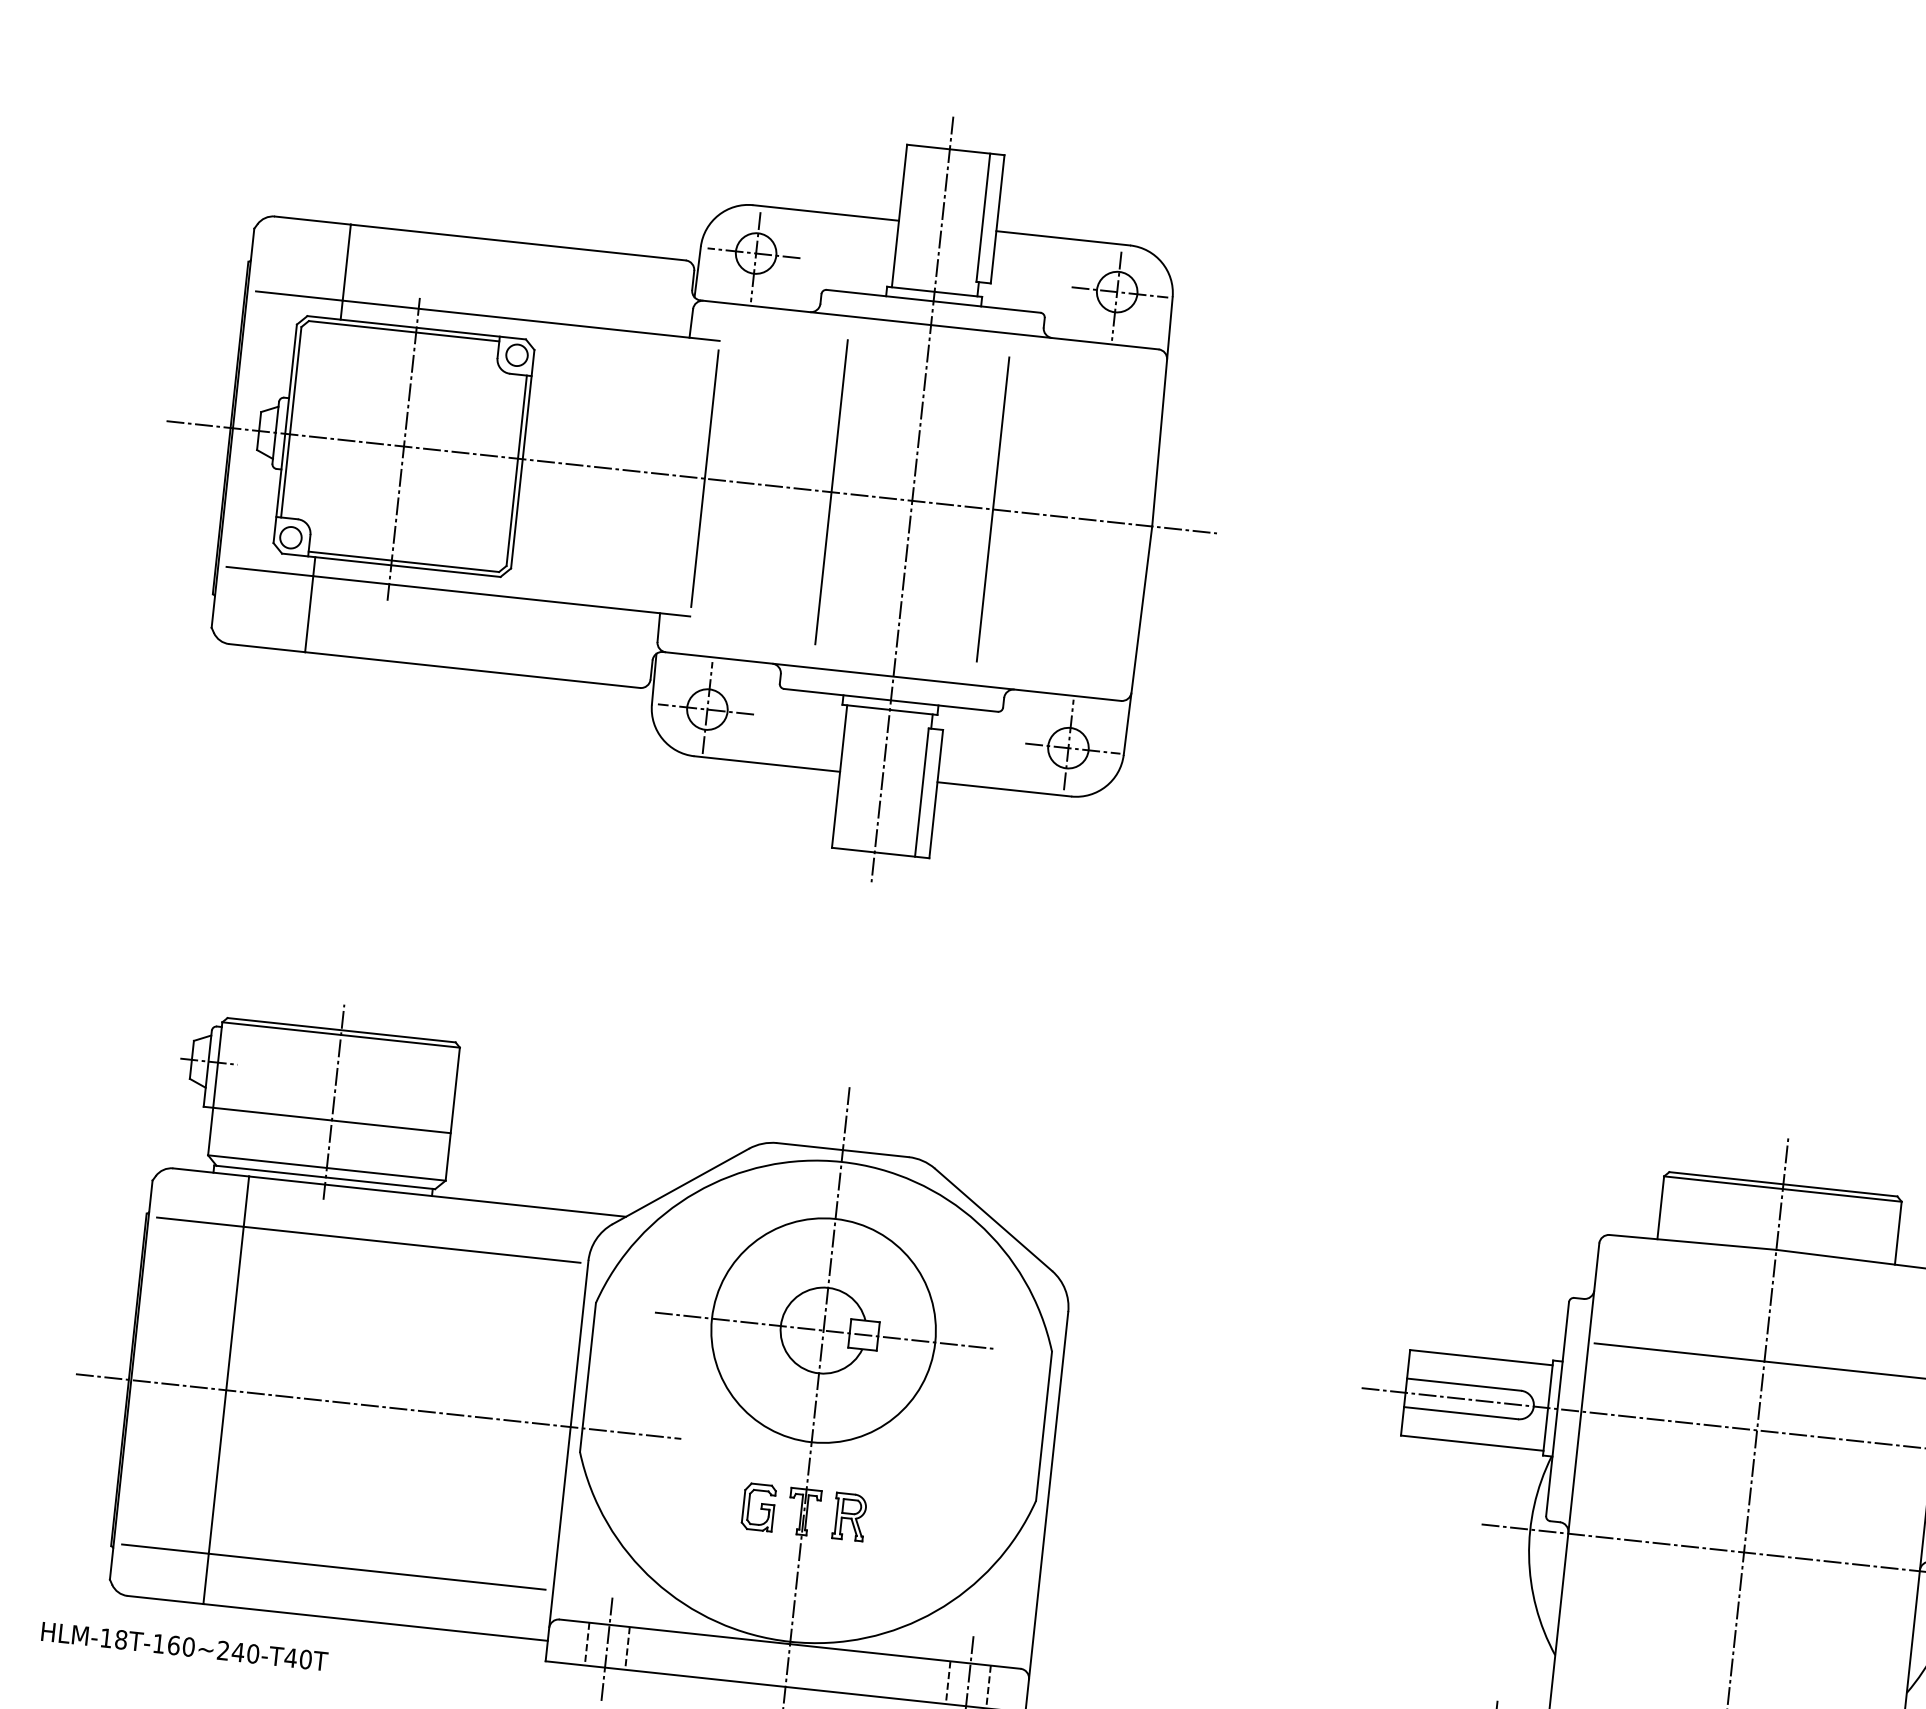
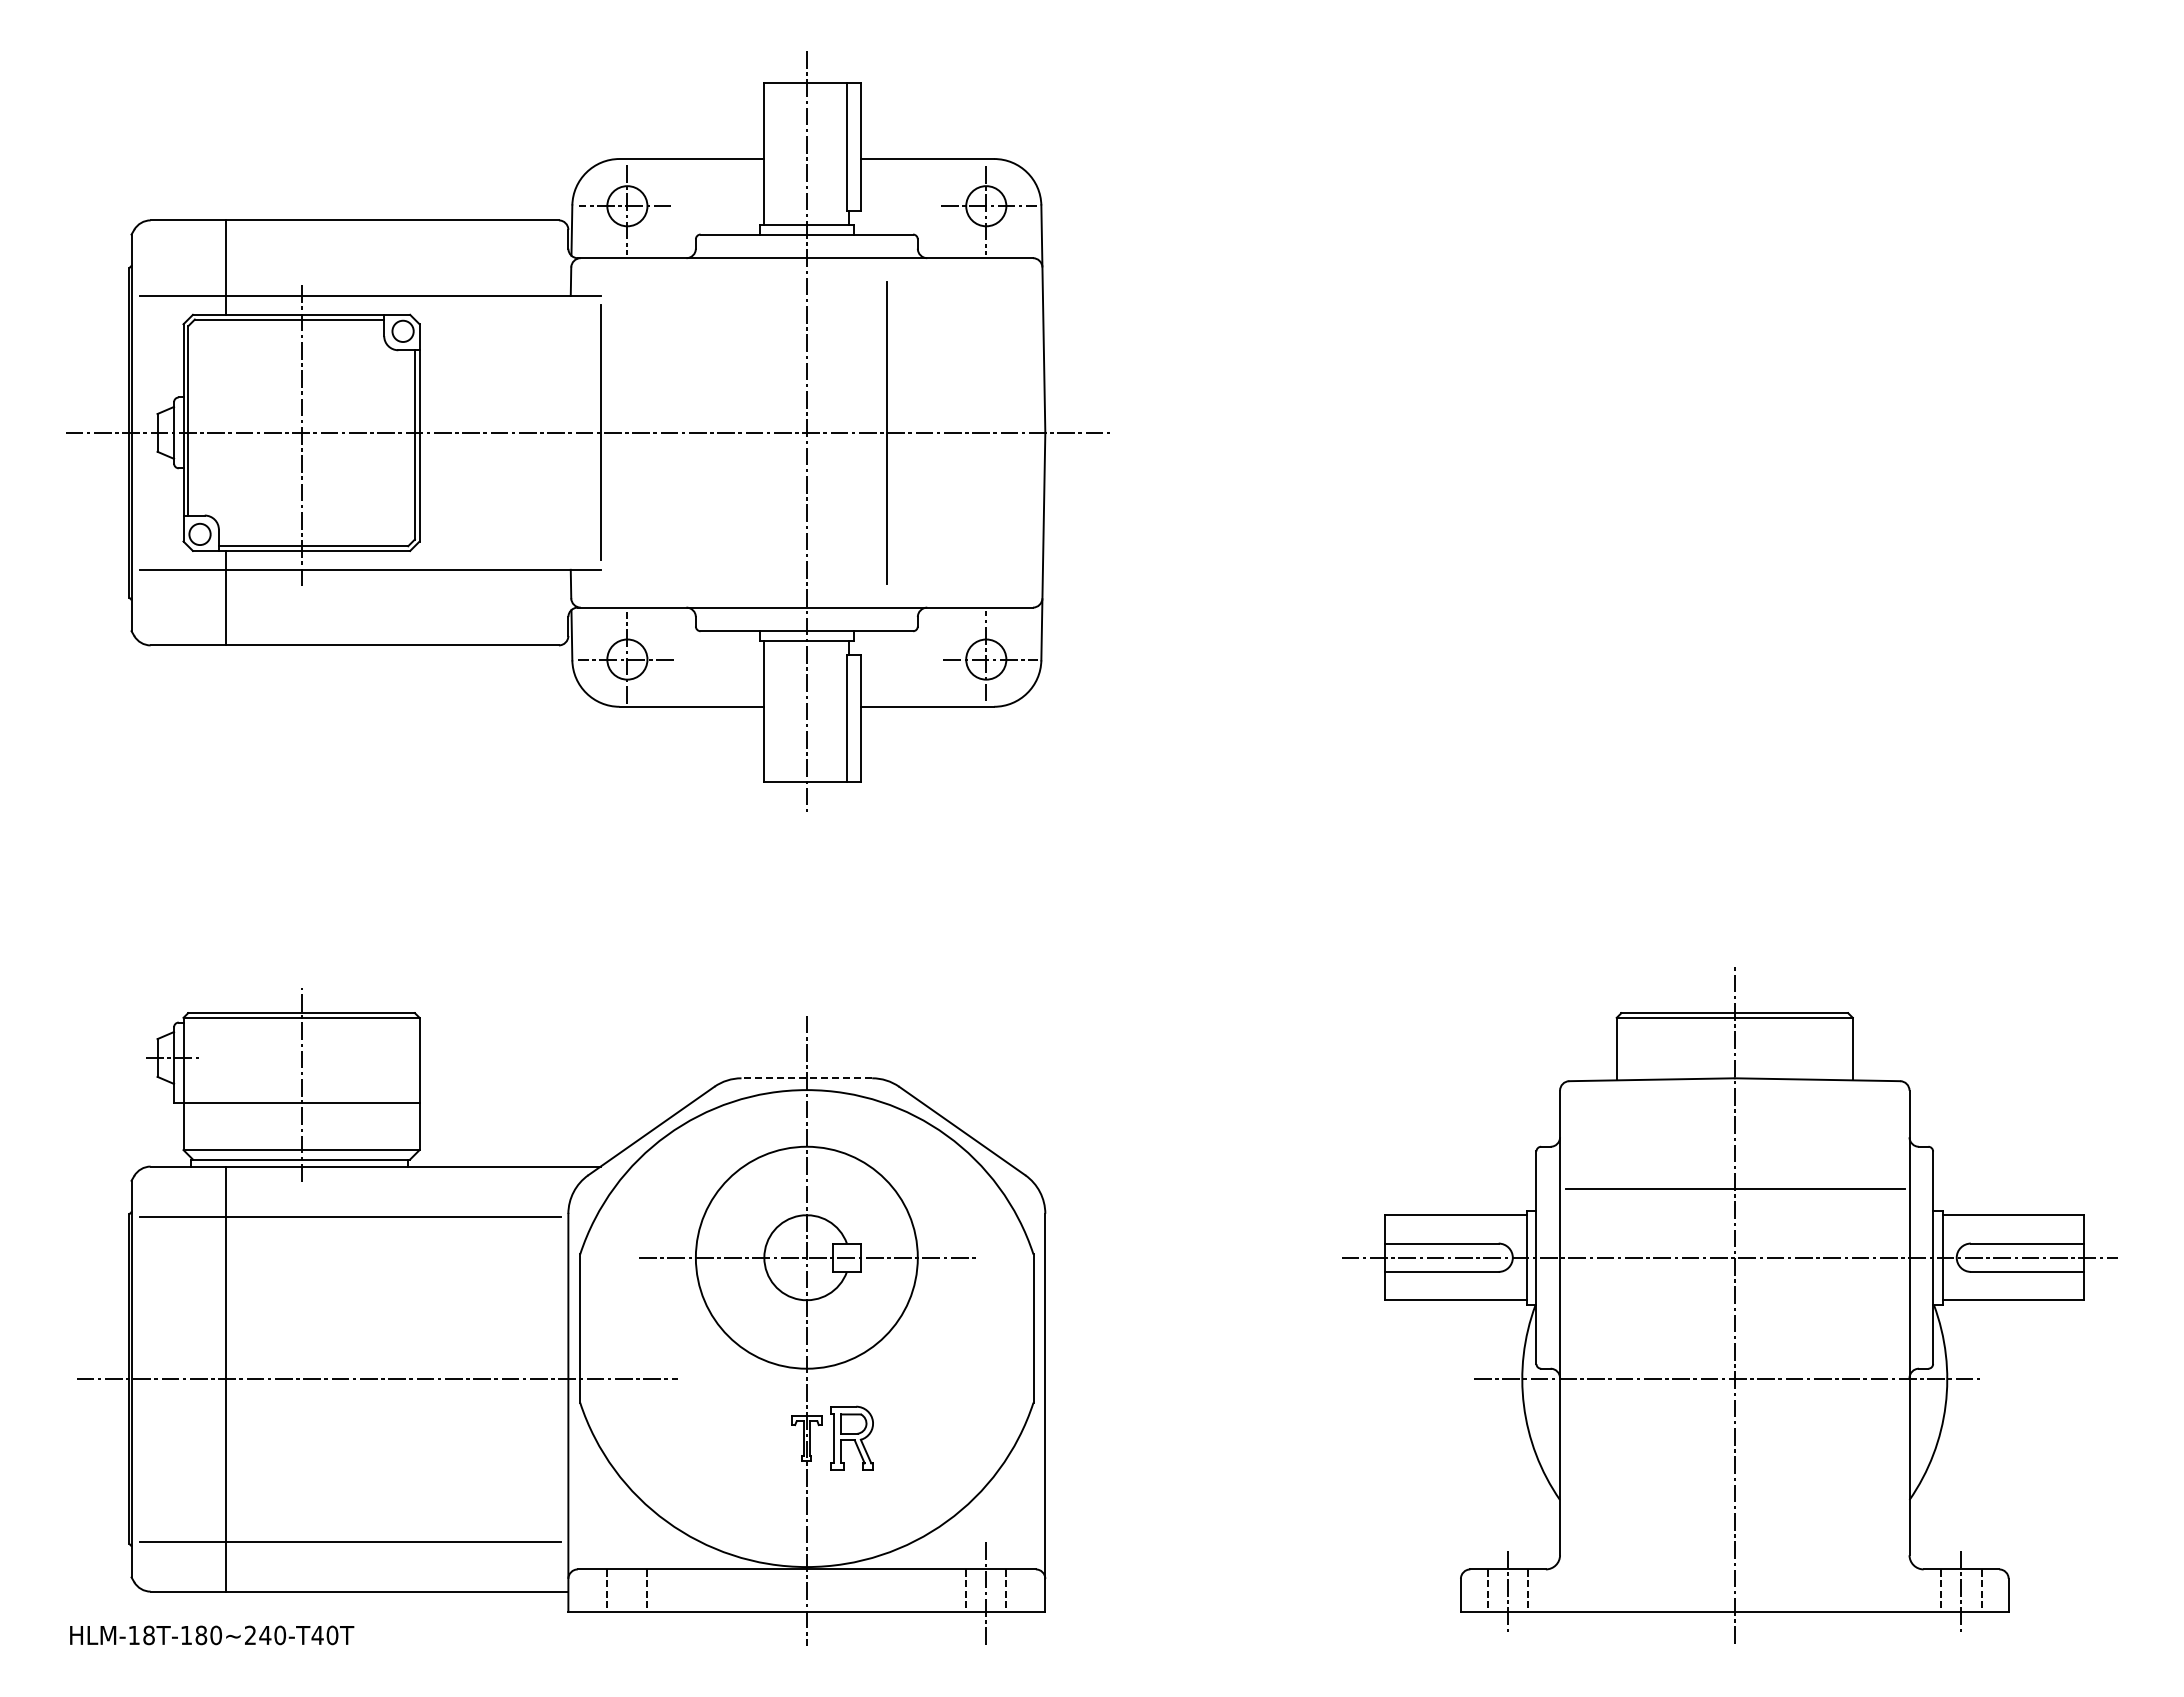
line: (831, 491) -> (726, 432), removed
line: (842, 1150) -> (806, 1078), solid -> dashed
part: (758, 1506) -> (761, 1437), removed
part: (849, 1516) -> (851, 1437), size x1.4
text: (174, 1644) -> (201, 1634), HLM-18T-160~240-T40T -> HLM-18T-180~240-T40T
line: (607, 1650) -> (627, 1594), removed

